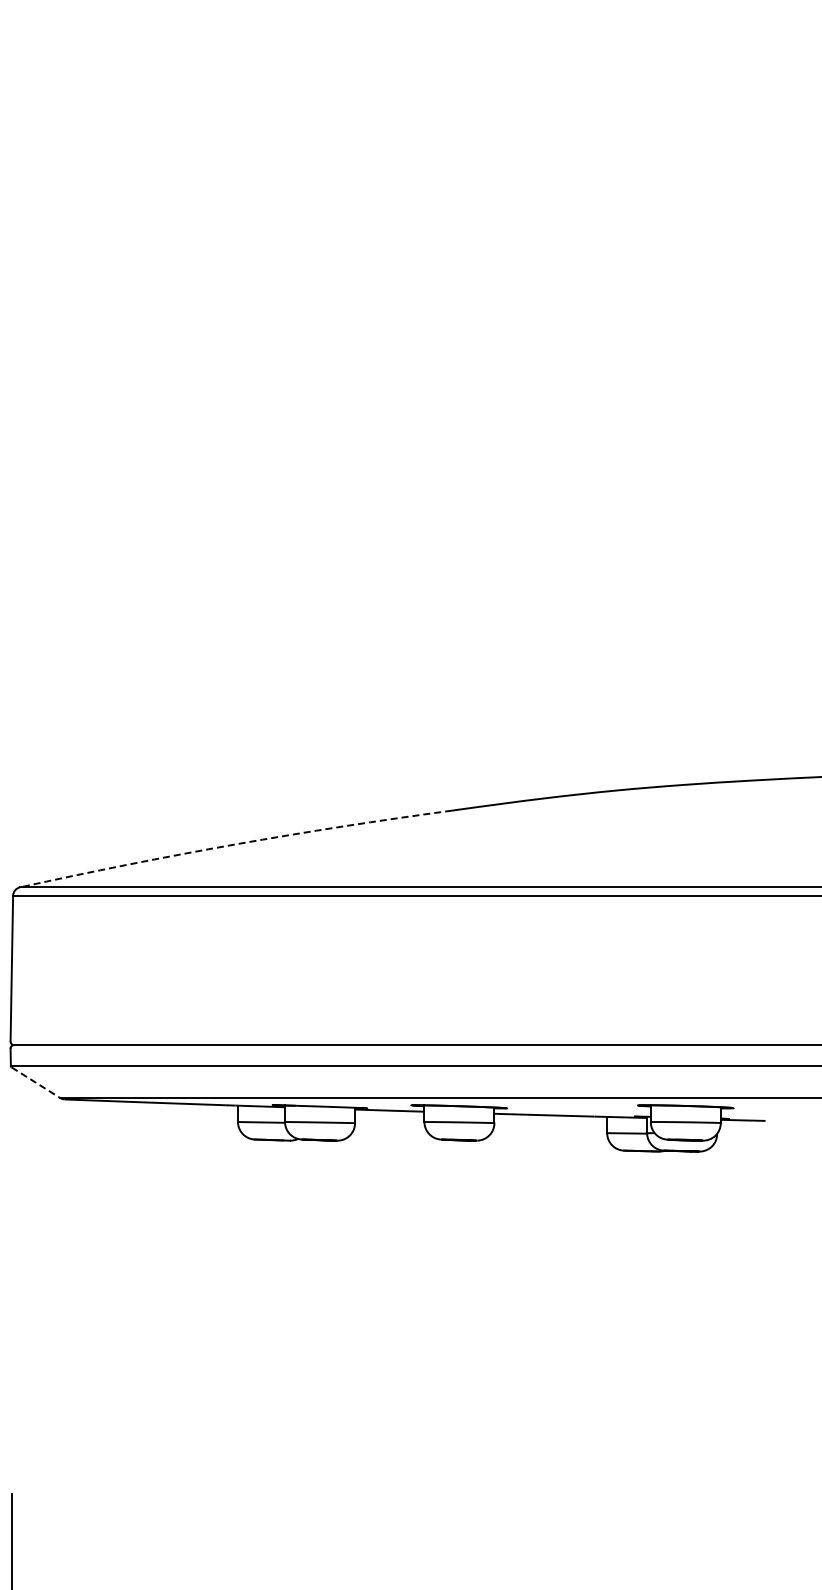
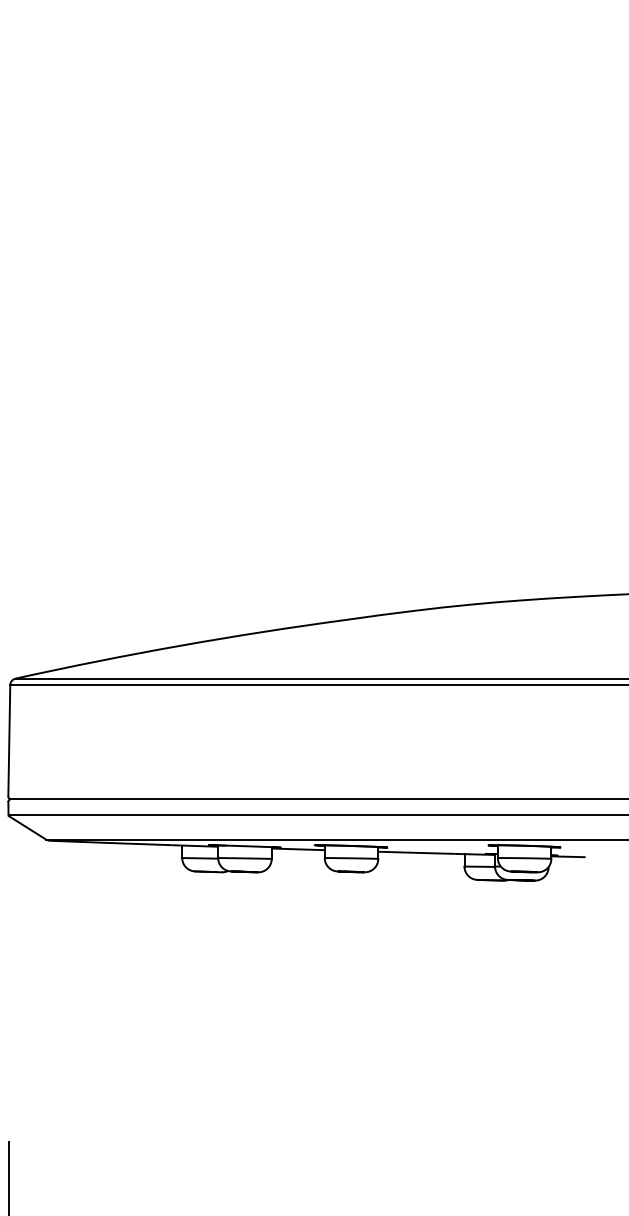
arc: (235, 844) -> (180, 645), dashed -> solid
line: (36, 1082) -> (28, 827), dashed -> solid

